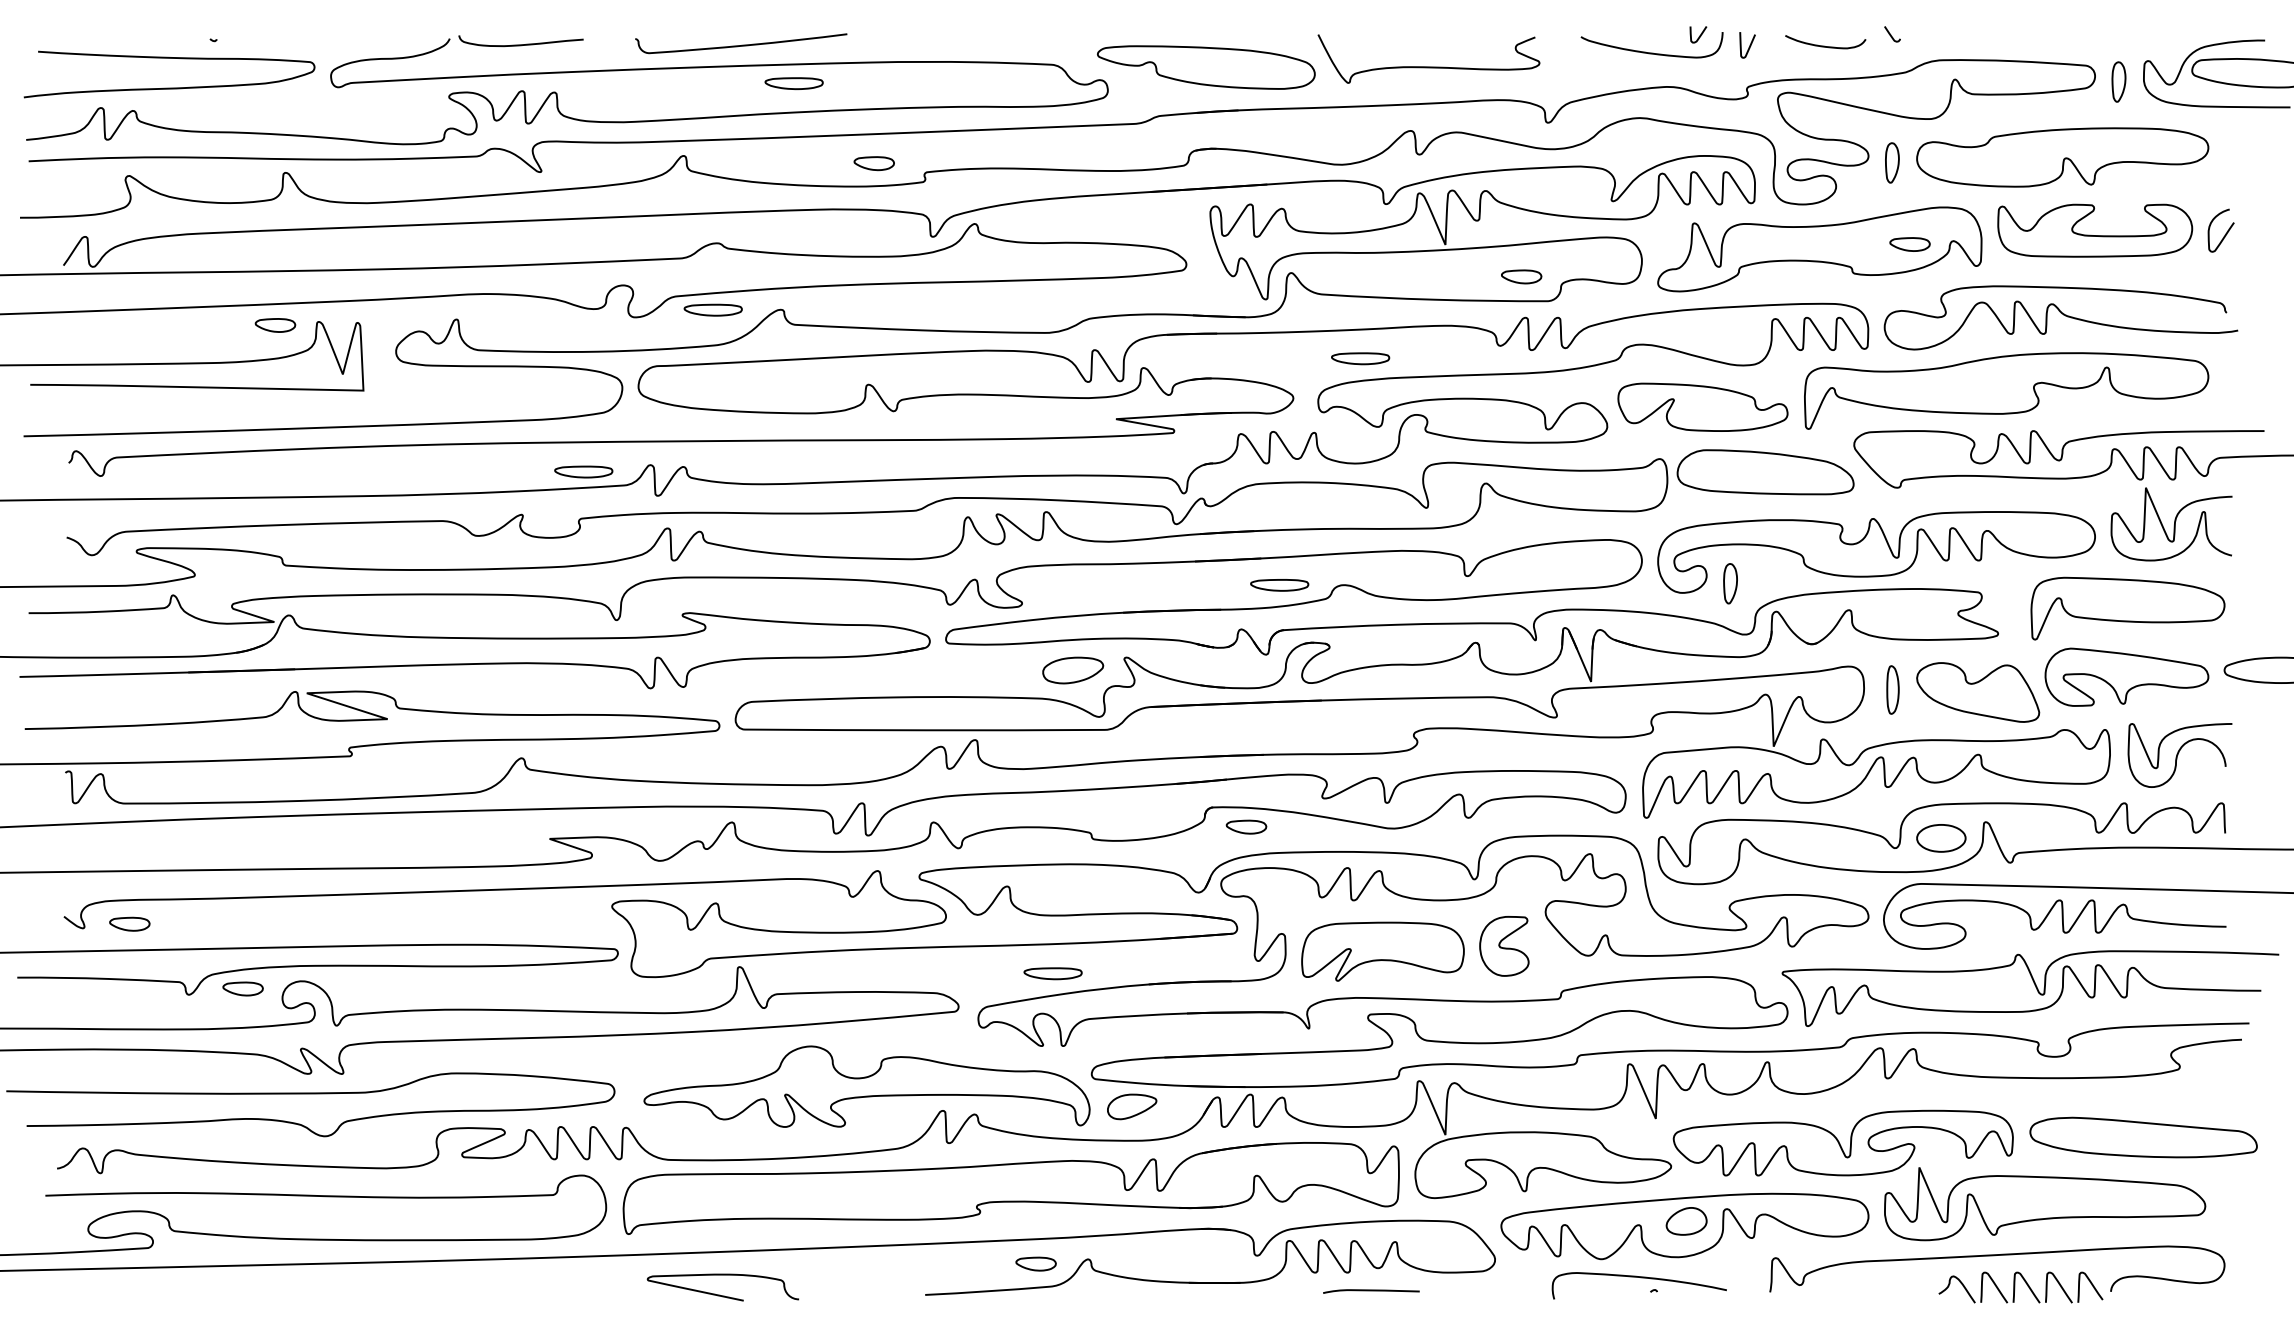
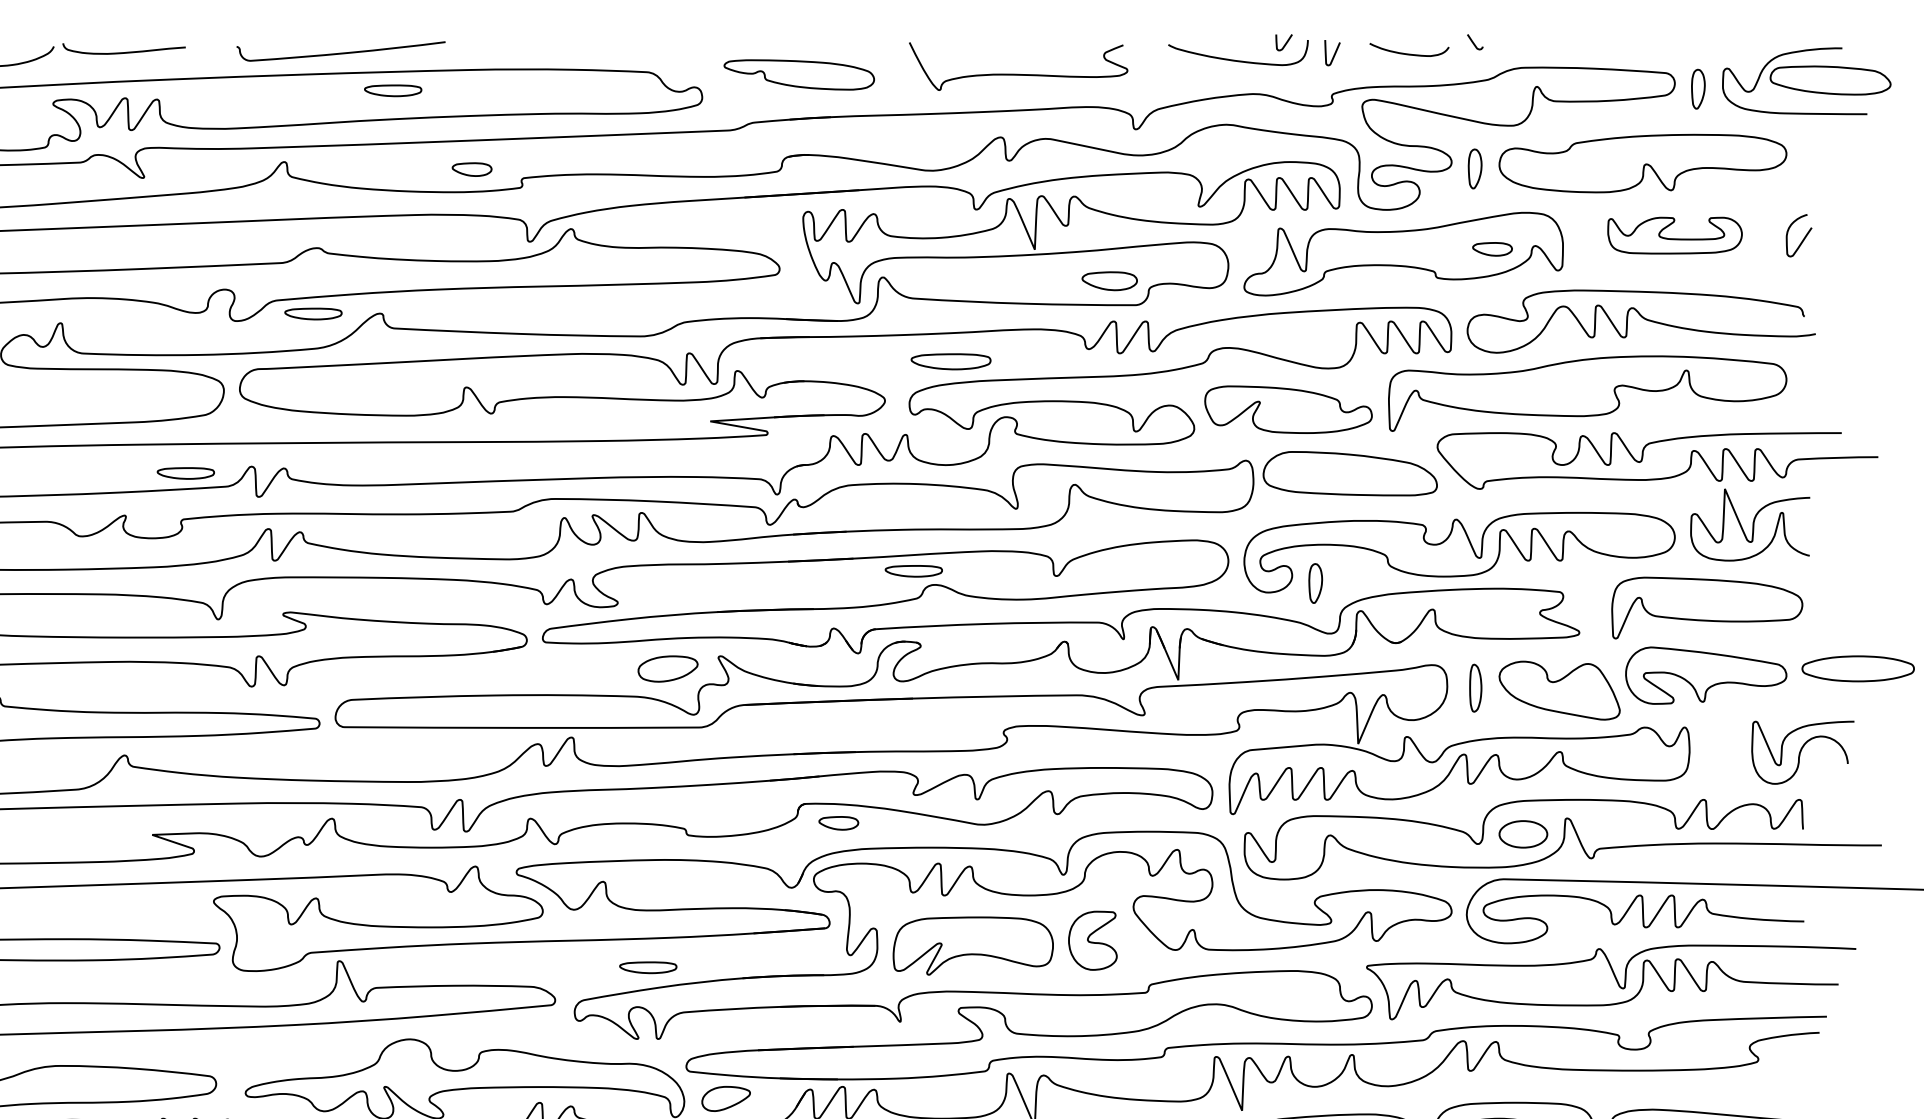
part: (1206, 67) -> (799, 74), size x0.7
part: (2095, 230) -> (1675, 235), size x0.7
part: (1521, 276) -> (1109, 280), size x1.4
part: (1360, 358) -> (951, 361), size x1.4
part: (1279, 585) -> (913, 571), moved
curve: (2178, 755) -> (1801, 752), moved

